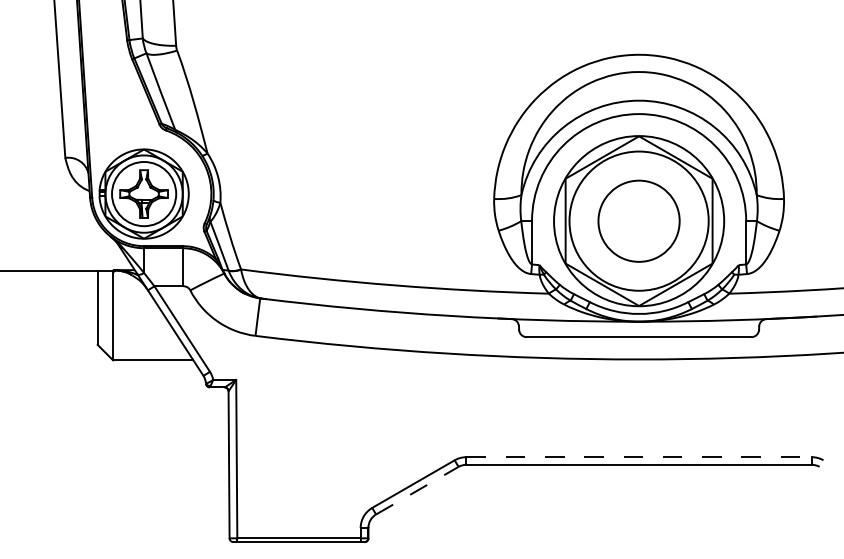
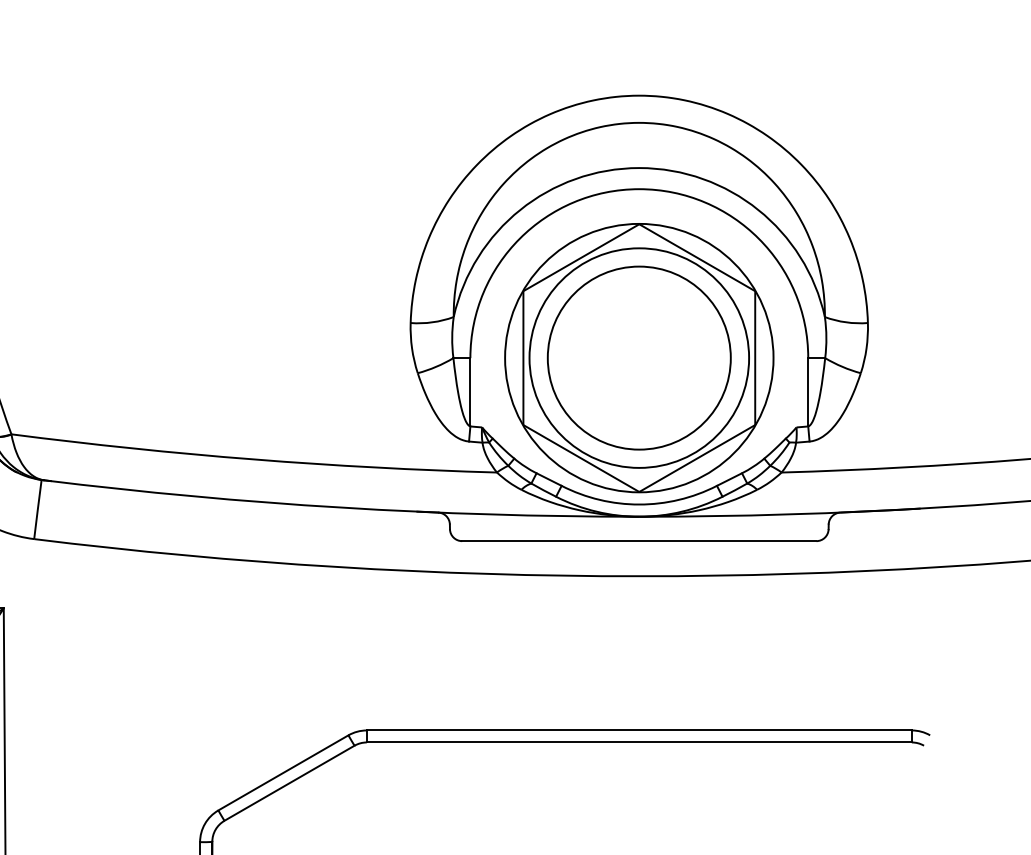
circle: (638, 221) -> (638, 358), size x1.43
line: (639, 457) -> (639, 730), dashed -> solid
line: (417, 490) -> (289, 782), dashed -> solid

